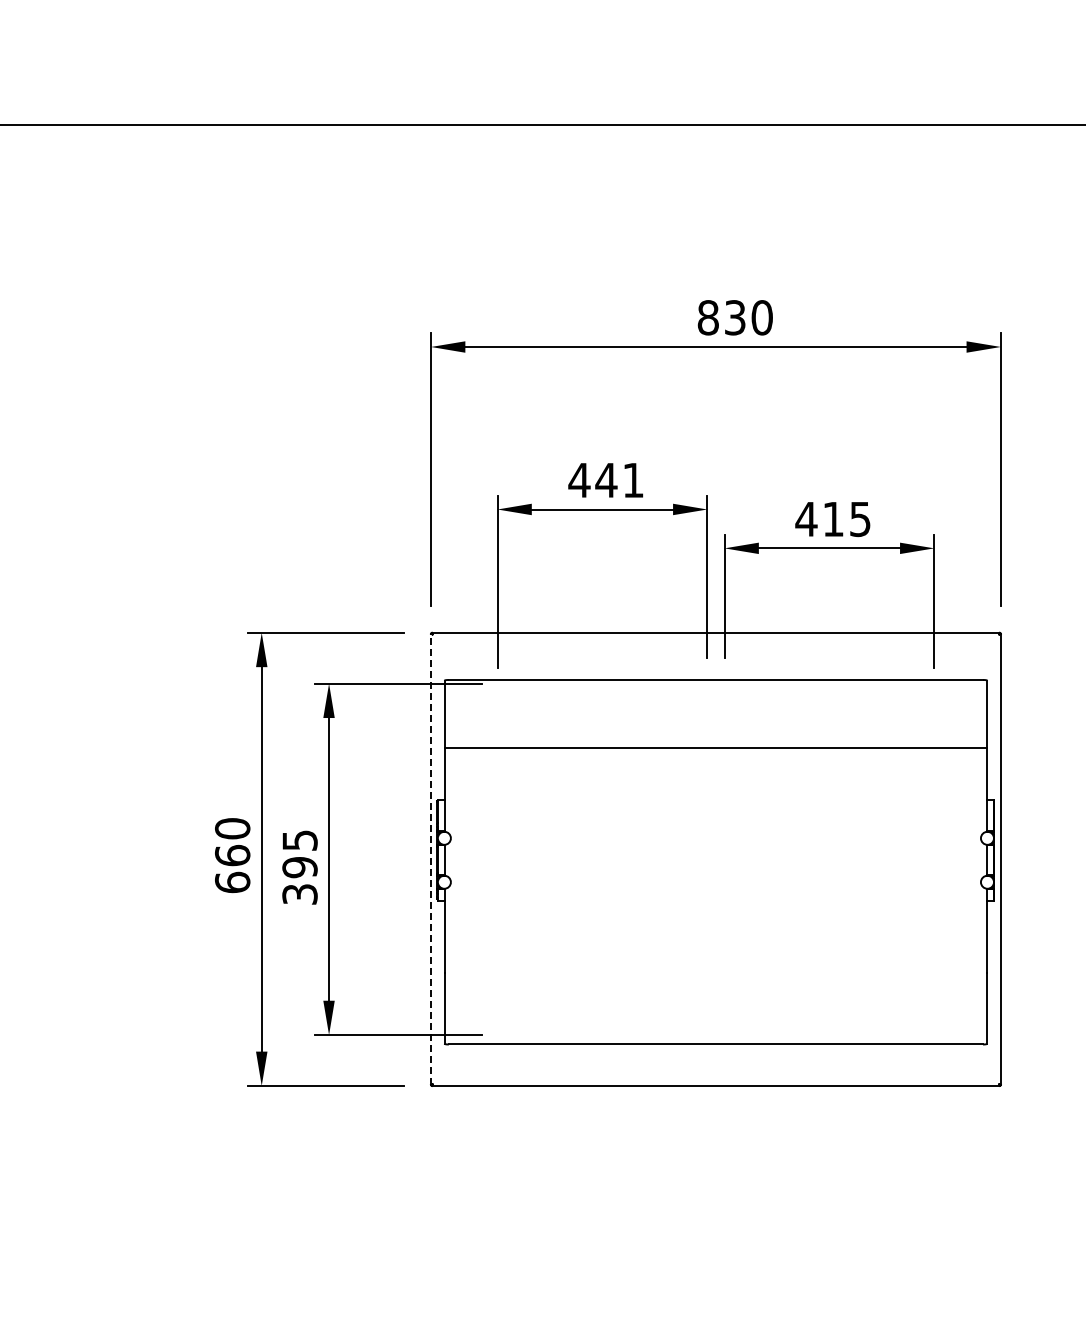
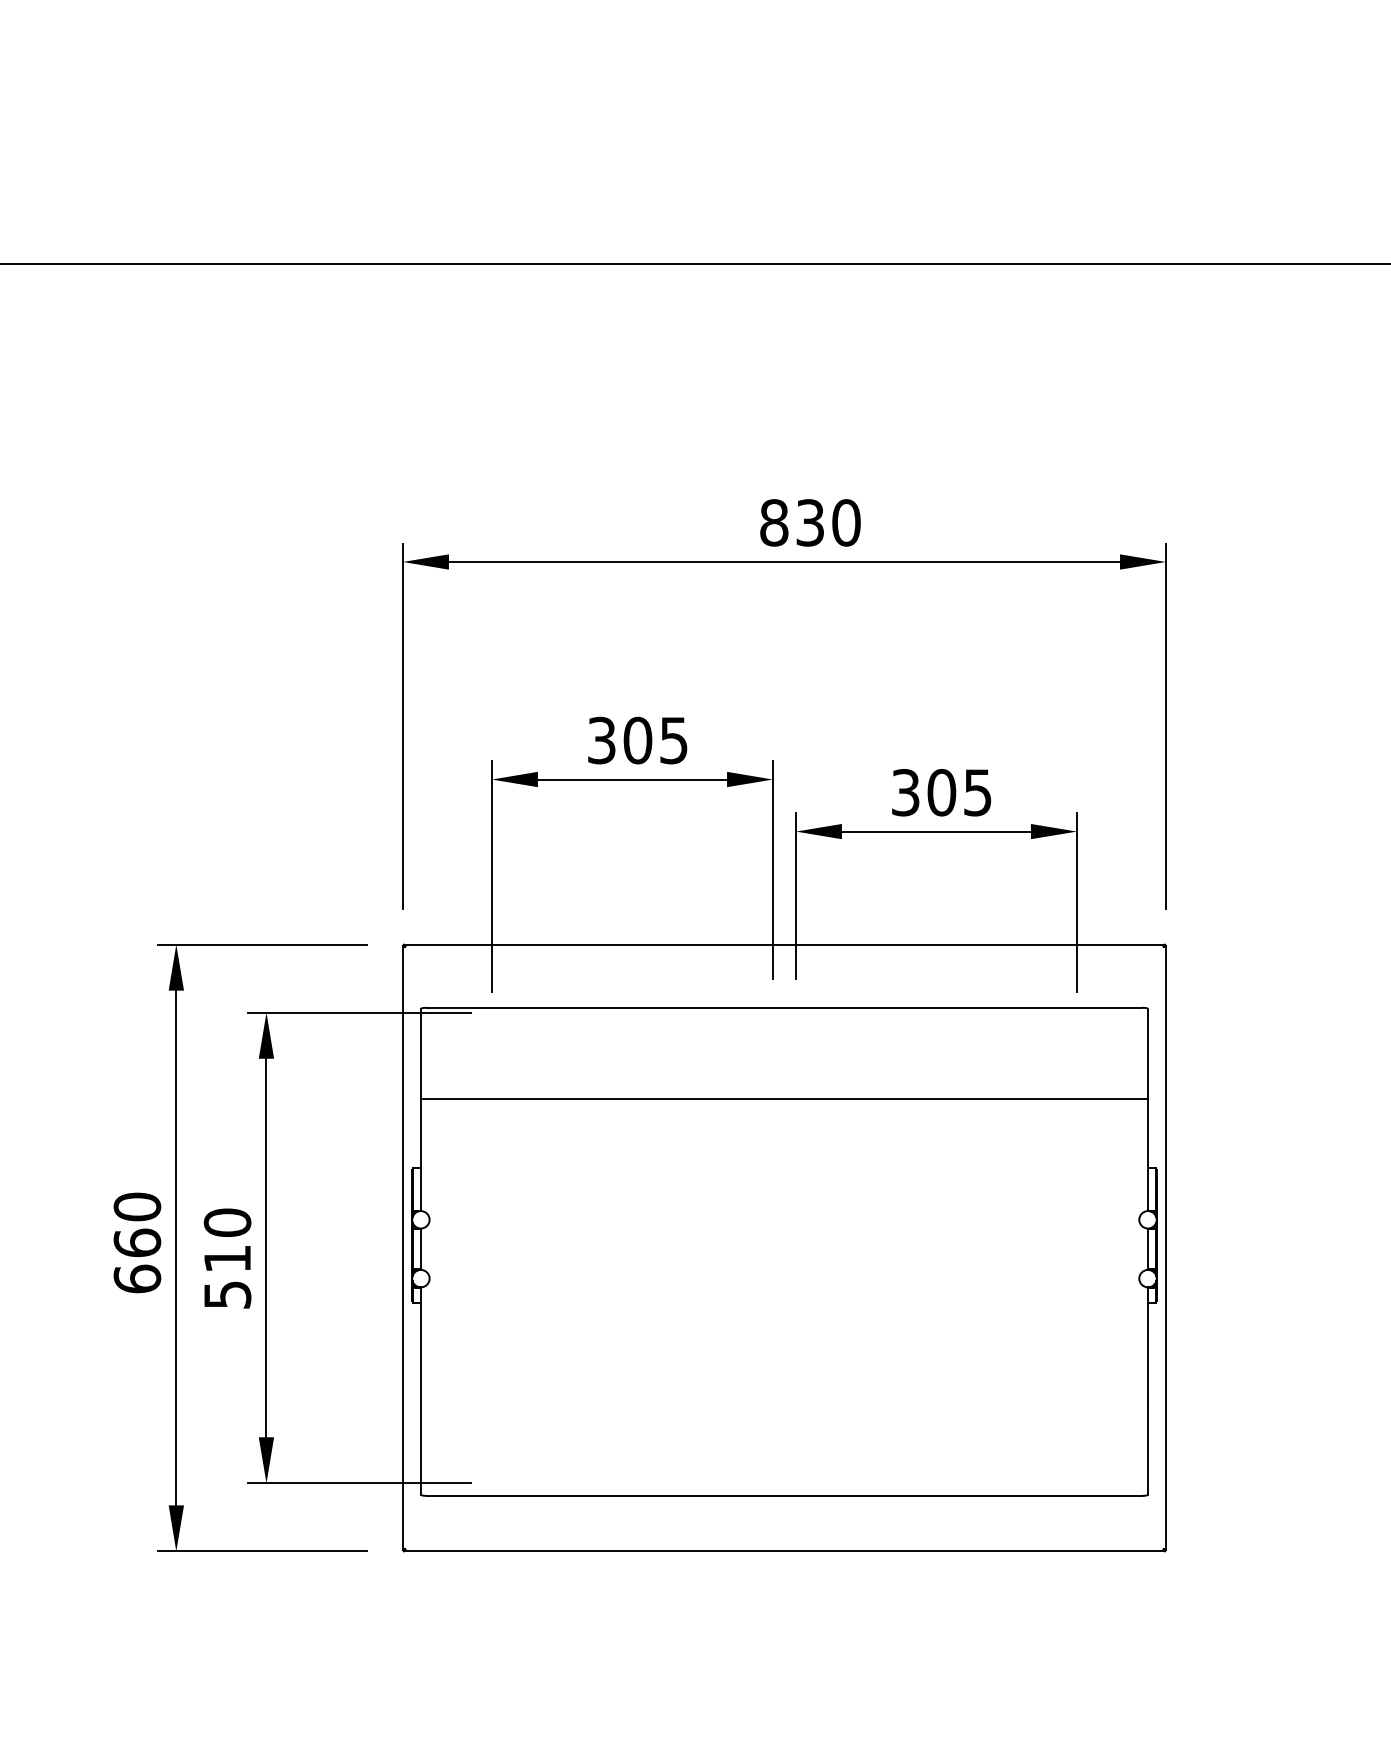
text: (605, 480) -> (636, 740), 441 -> 305
text: (819, 519) -> (923, 792), 415 -> 305
line: (431, 859) -> (403, 1248), dashed -> solid
text: (299, 866) -> (226, 1257), 395 -> 510

